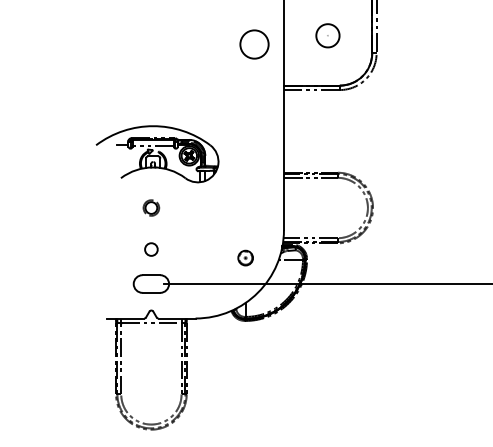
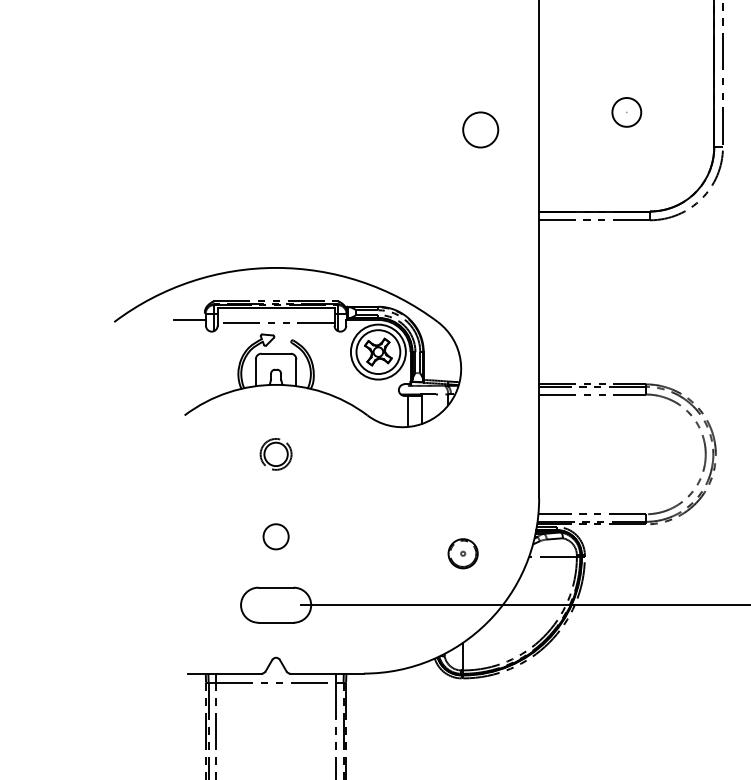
part: (328, 35) -> (627, 112), size x0.62
circle: (254, 44) -> (480, 129), size x0.62
part: (157, 154) -> (288, 348), size x1.43

